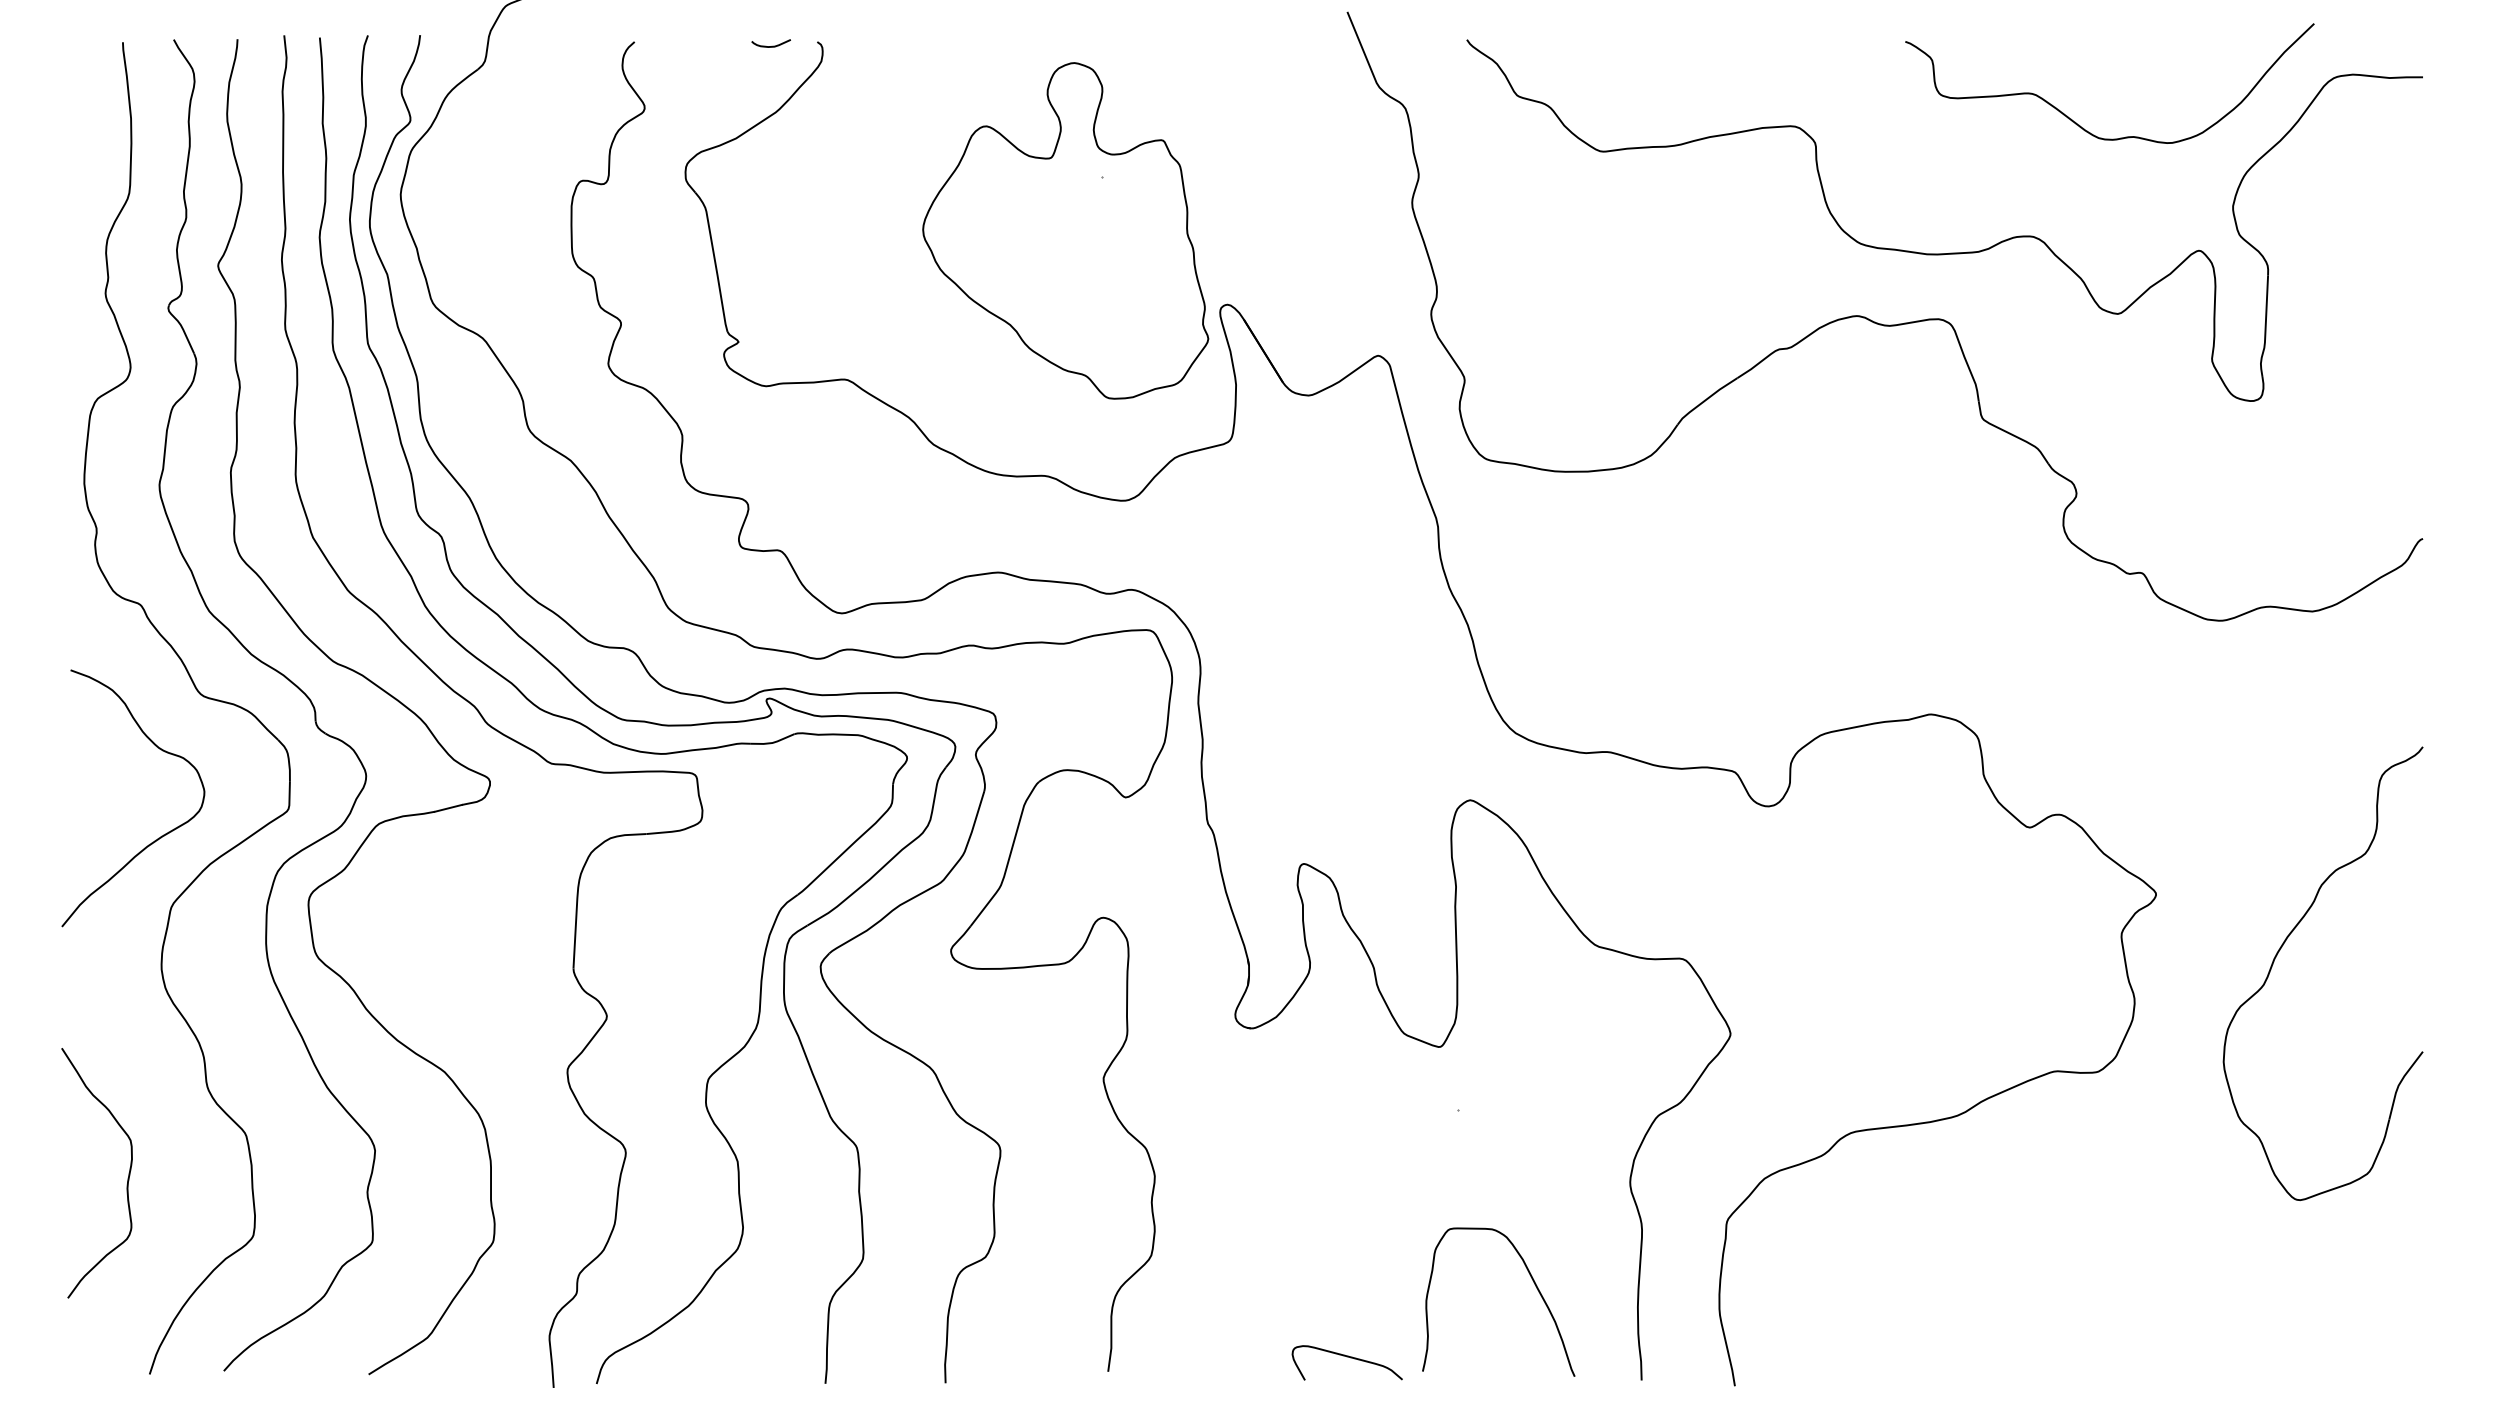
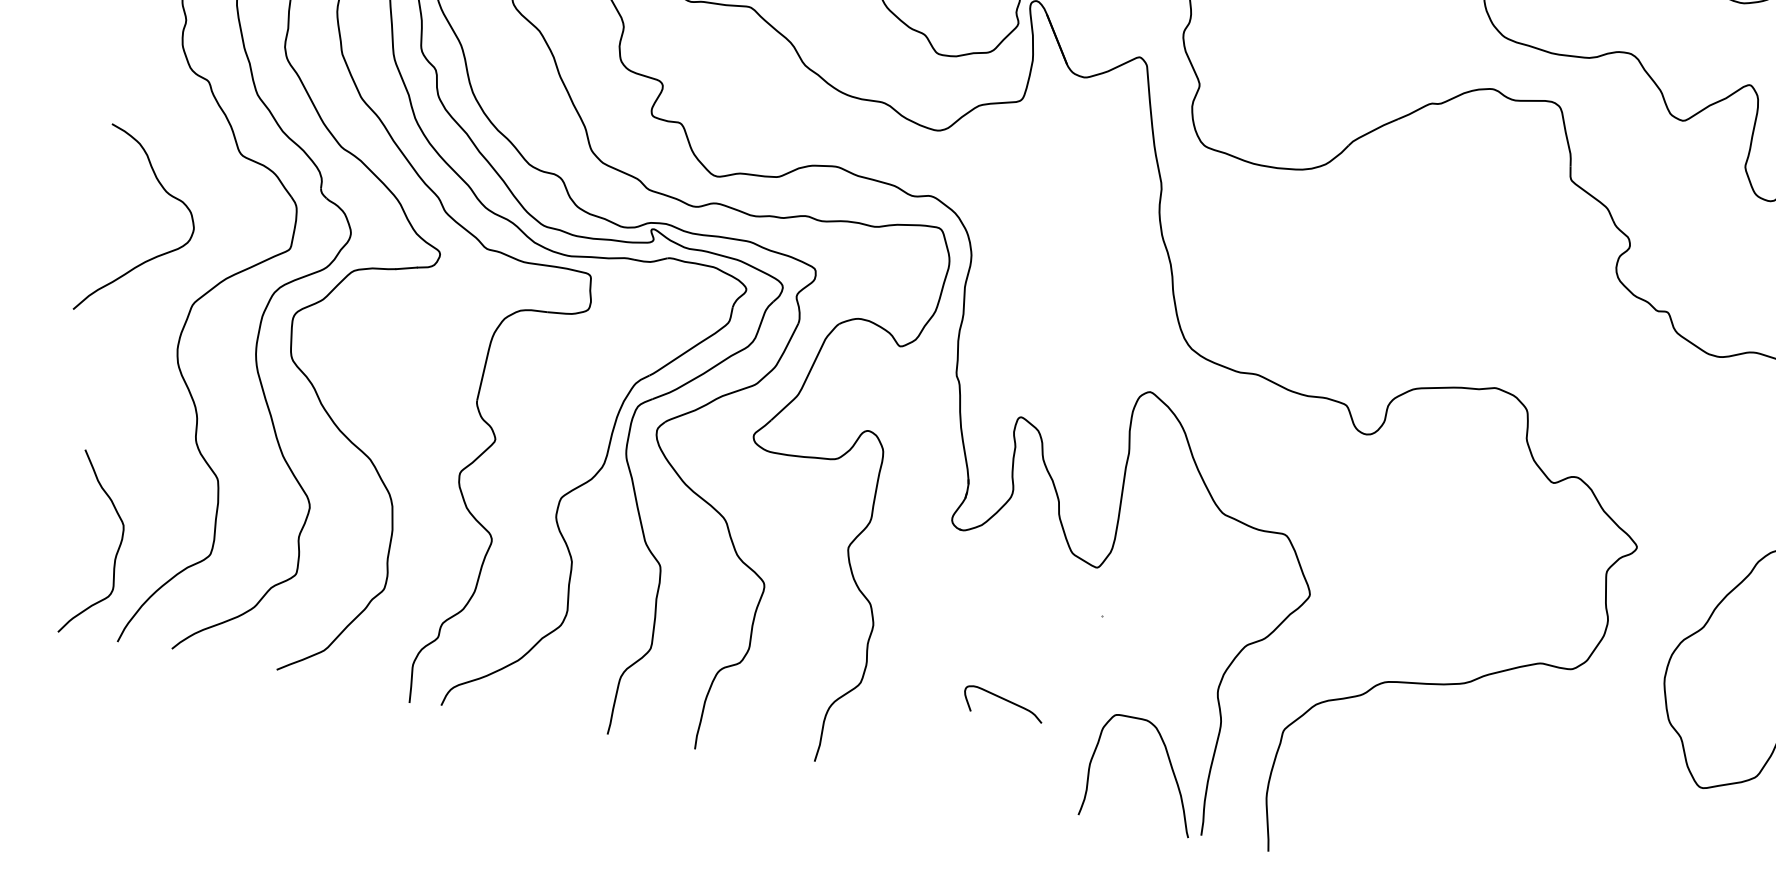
curve: (158, 837) -> (154, 256), moved
curve: (127, 1178) -> (116, 552), moved
curve: (1534, 1284) -> (1170, 765), moved
curve: (1346, 1357) -> (1003, 700), moved

